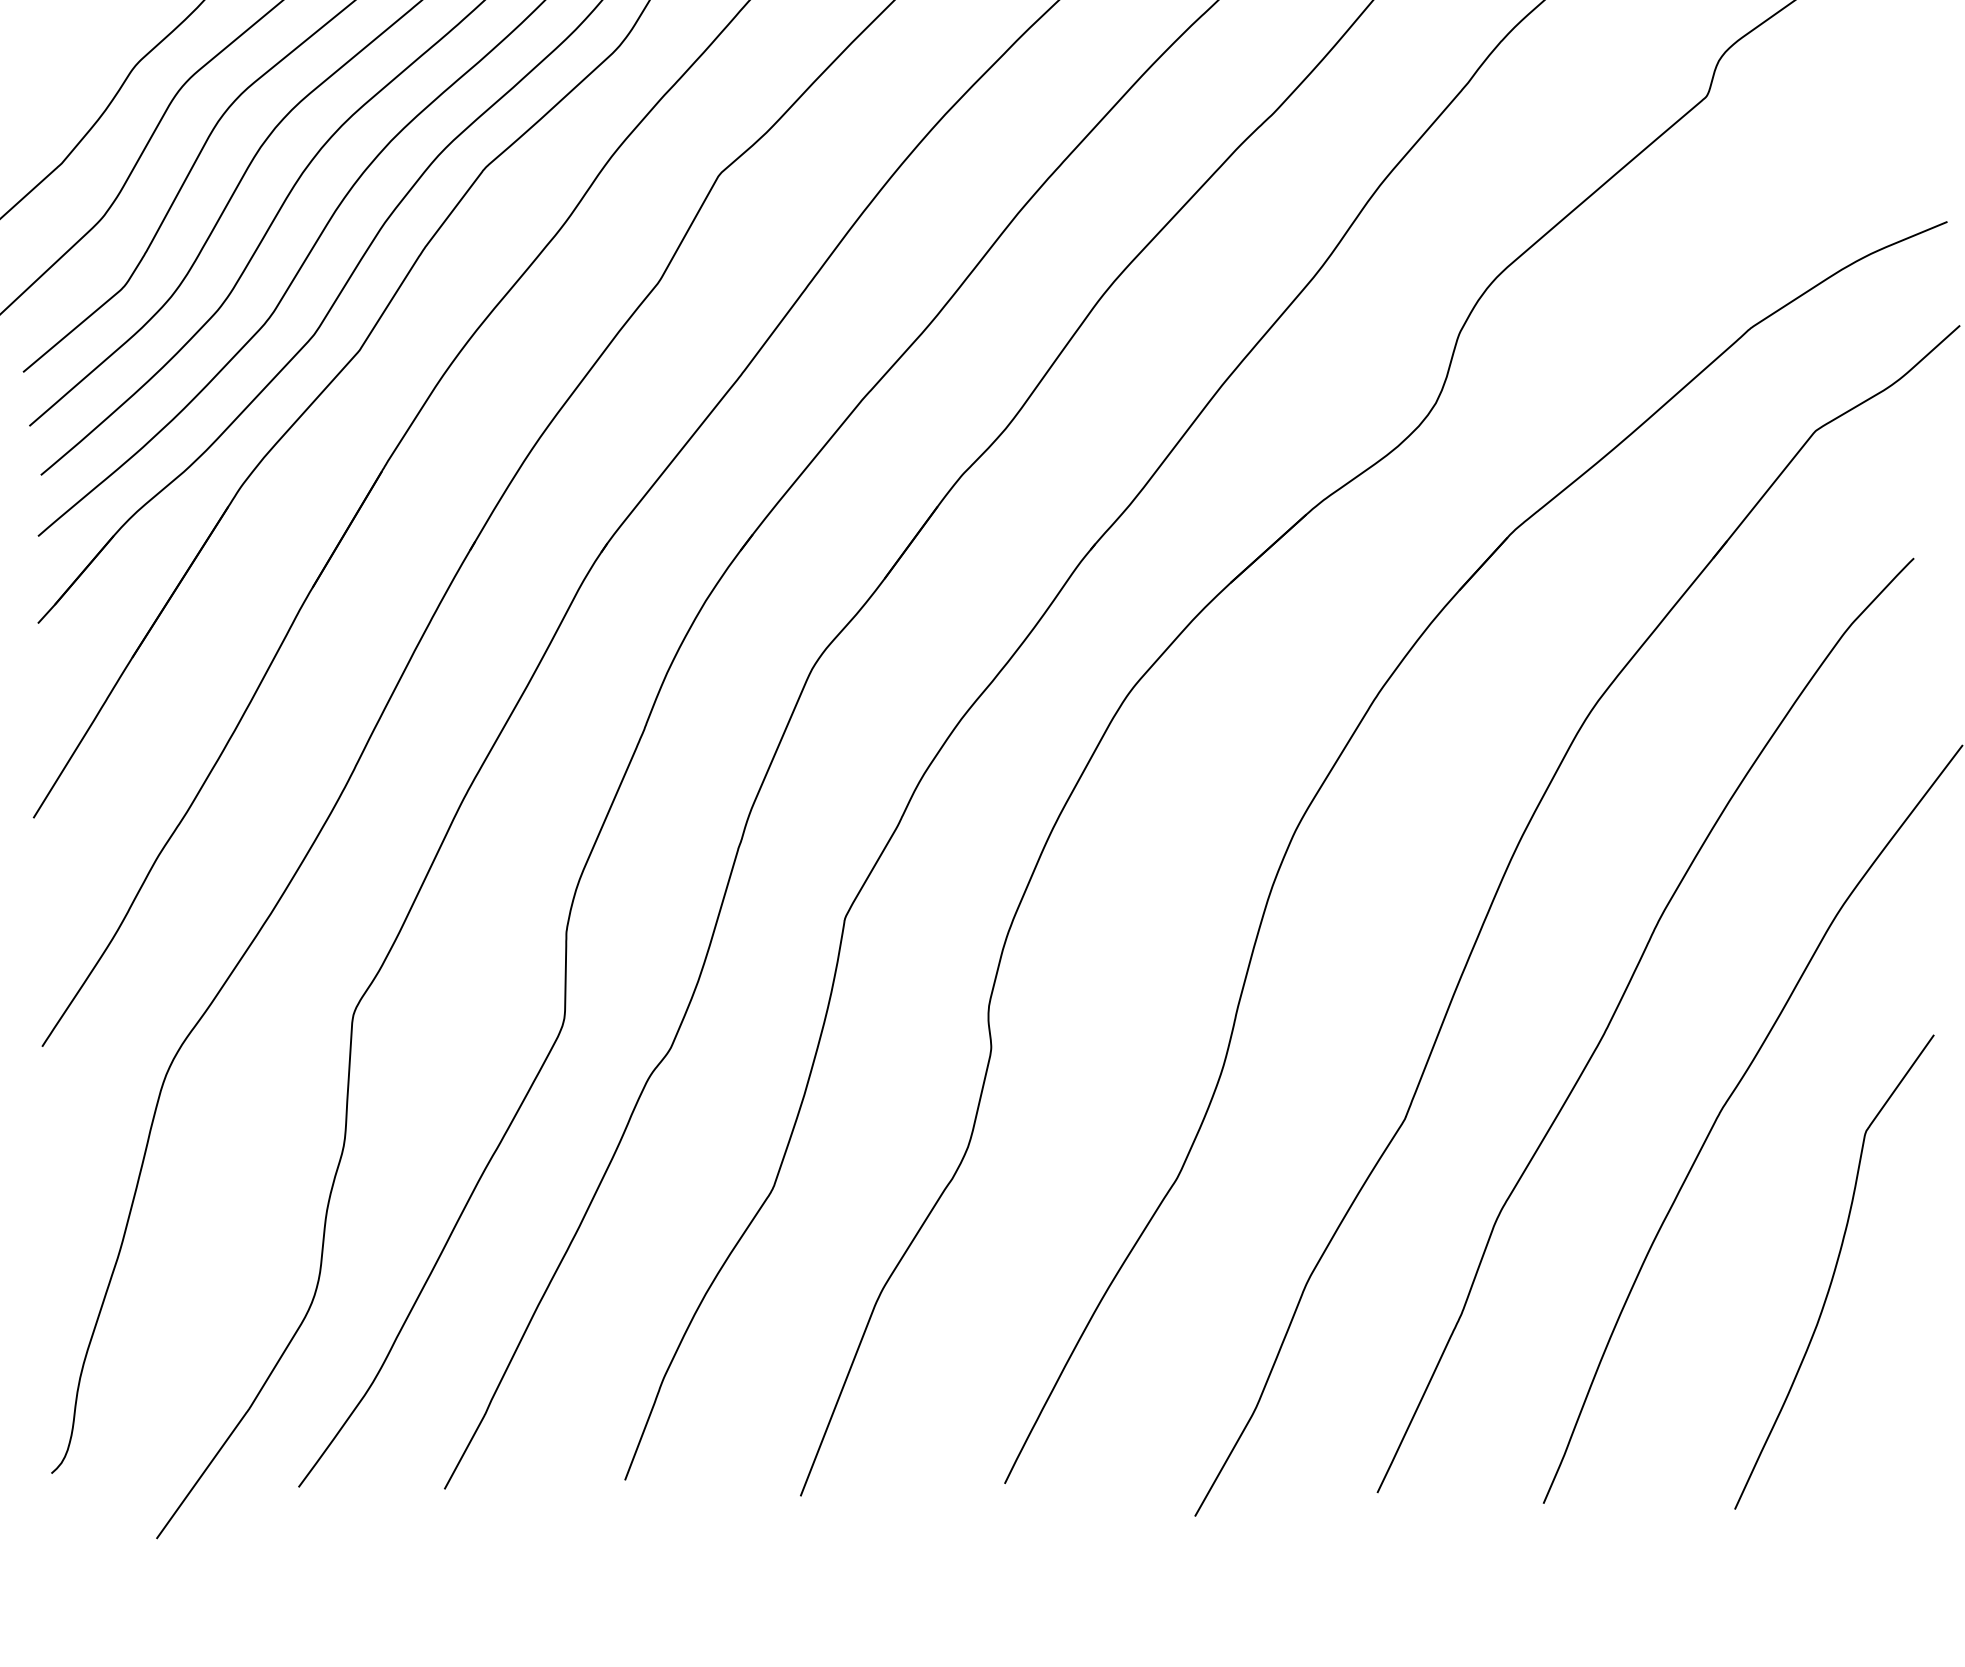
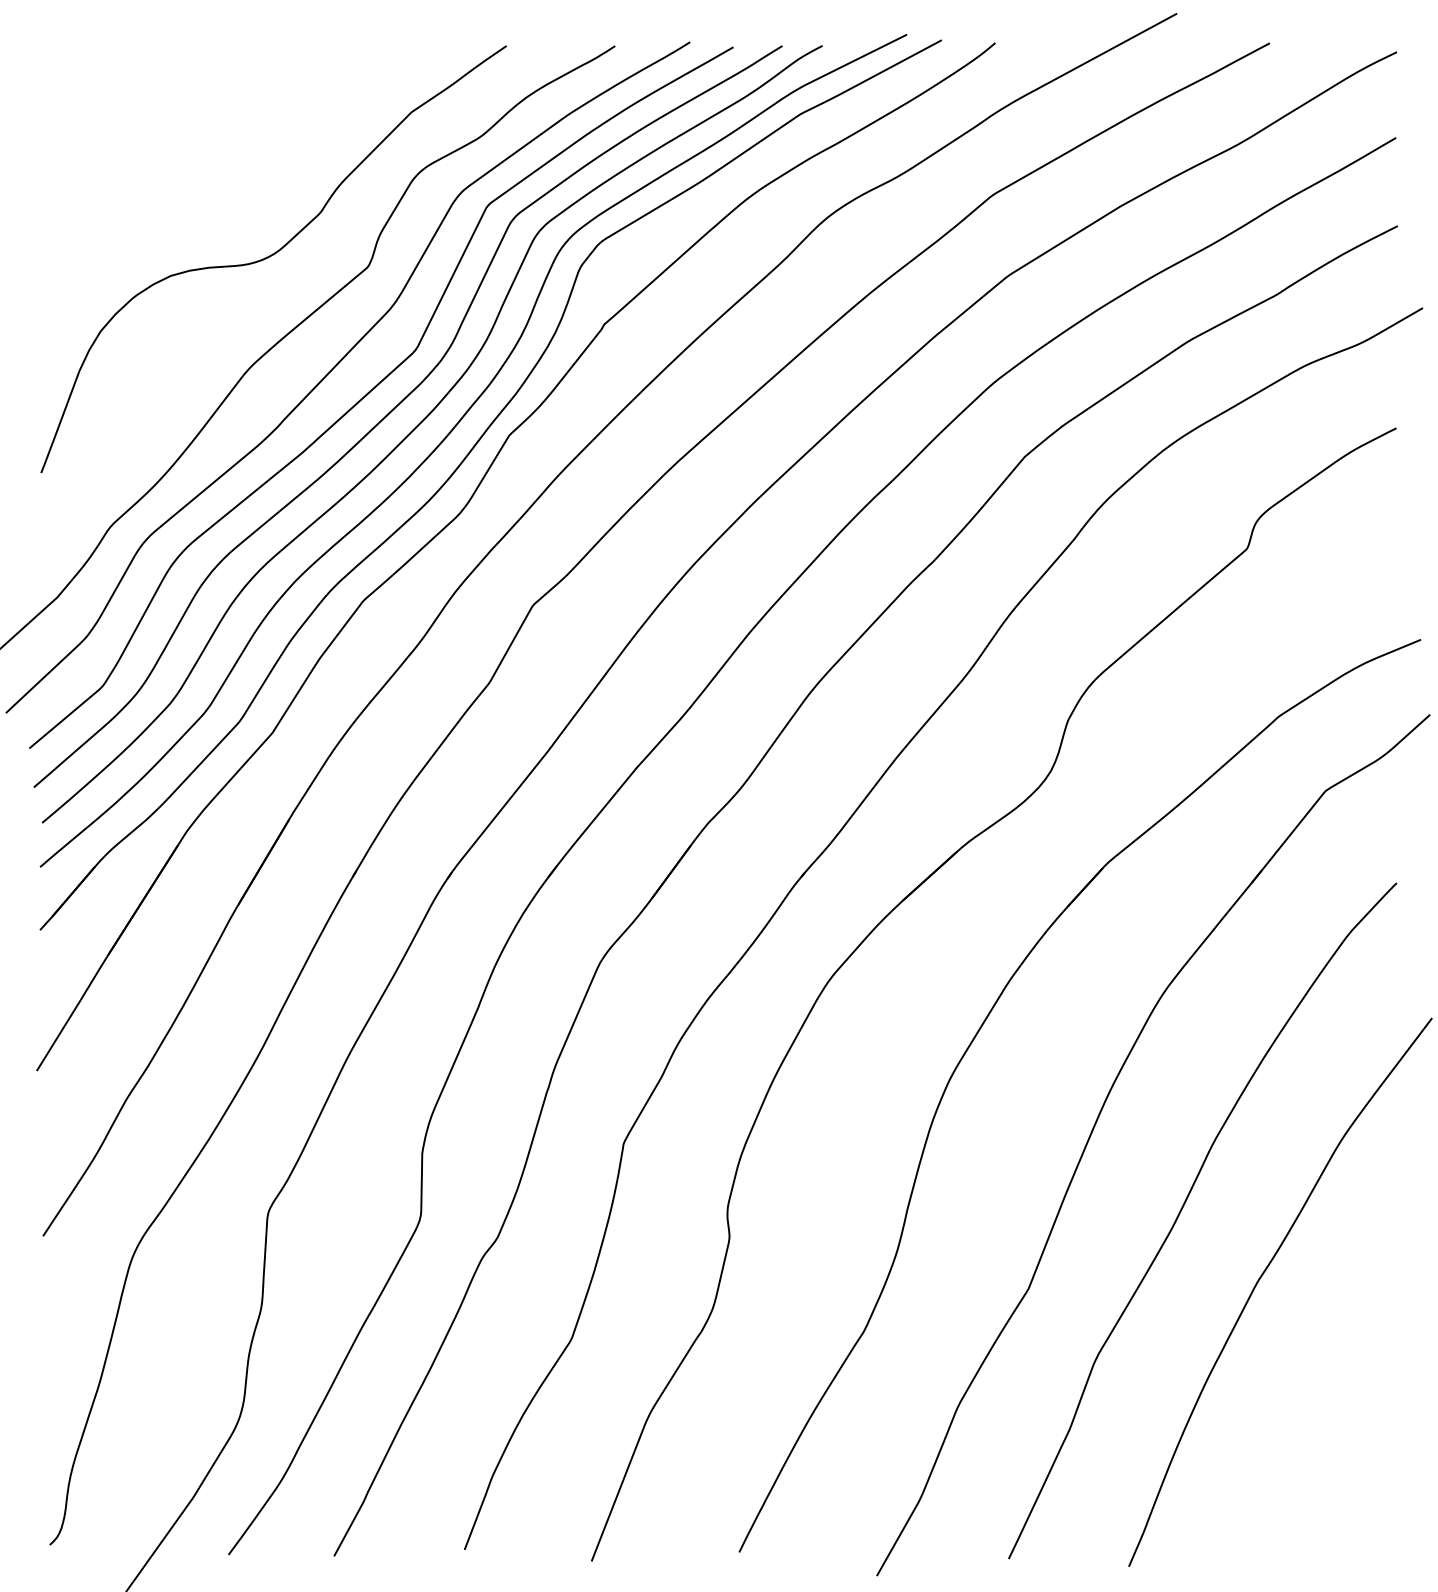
curve: (1833, 1272) -> (1338, 1399), removed

